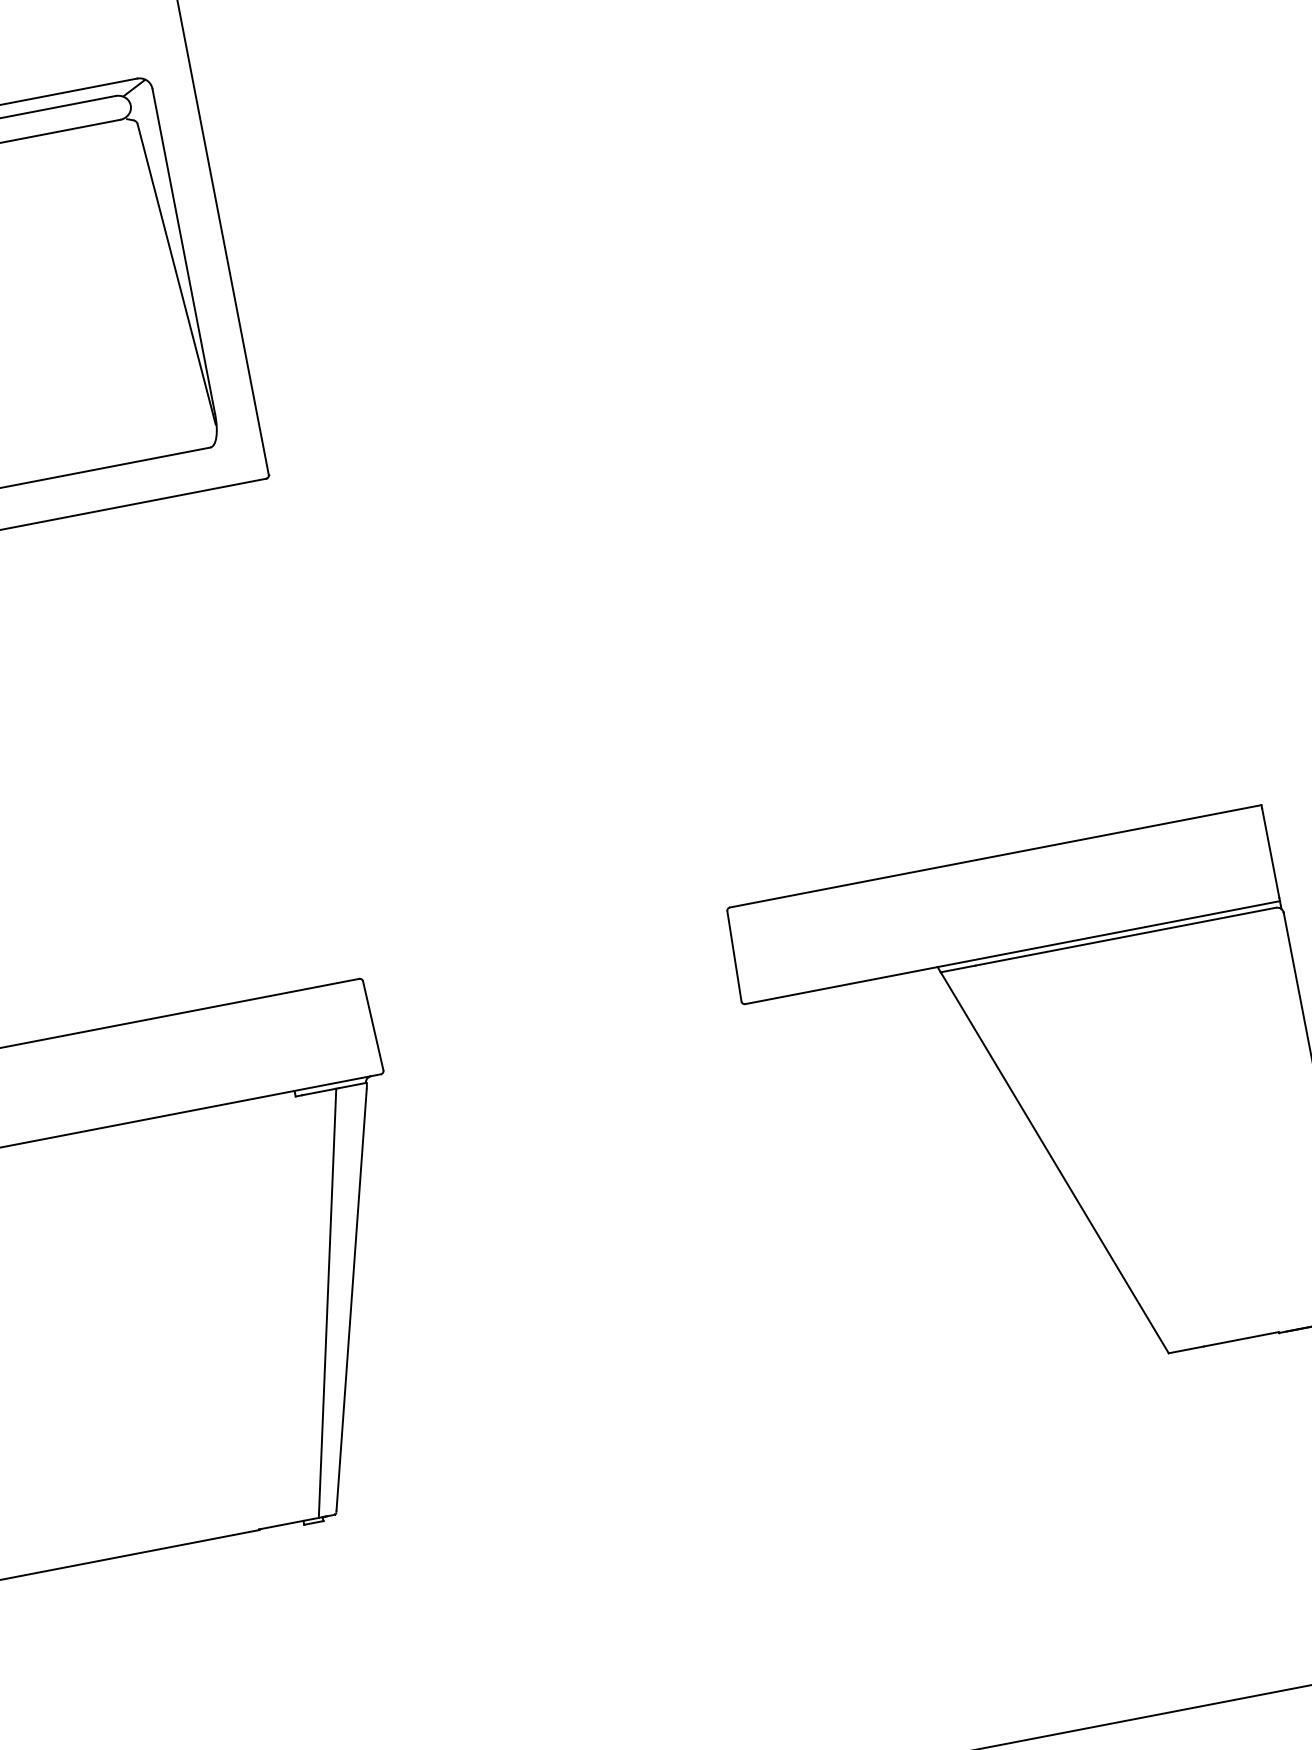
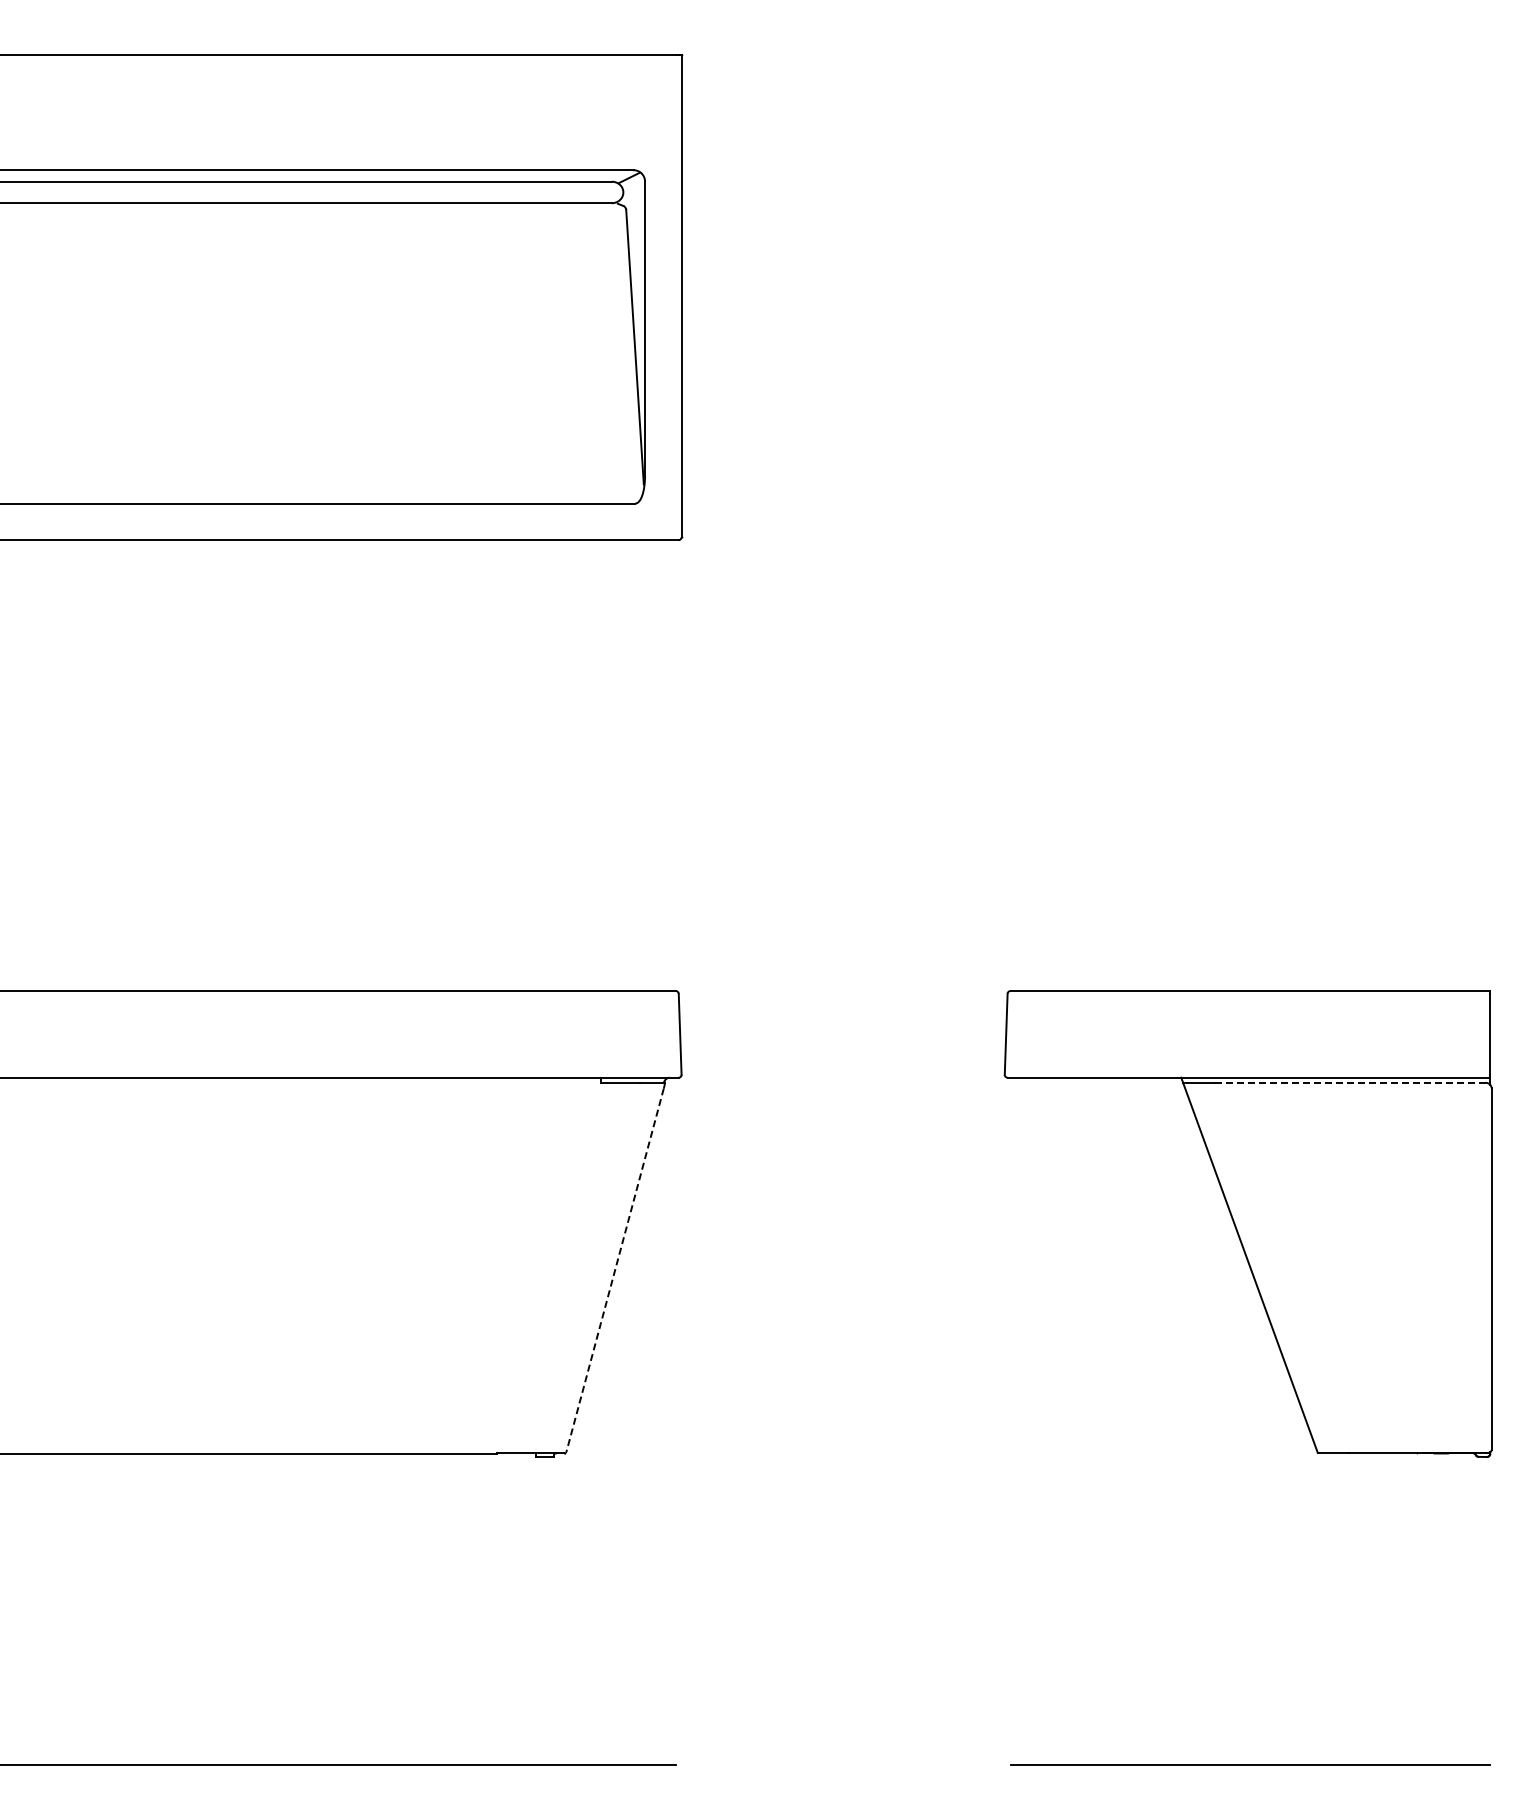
line: (1126, 936) -> (1350, 1082), solid -> dashed
line: (351, 1300) -> (615, 1269), solid -> dashed
line: (327, 1302) -> (593, 1267), removed

